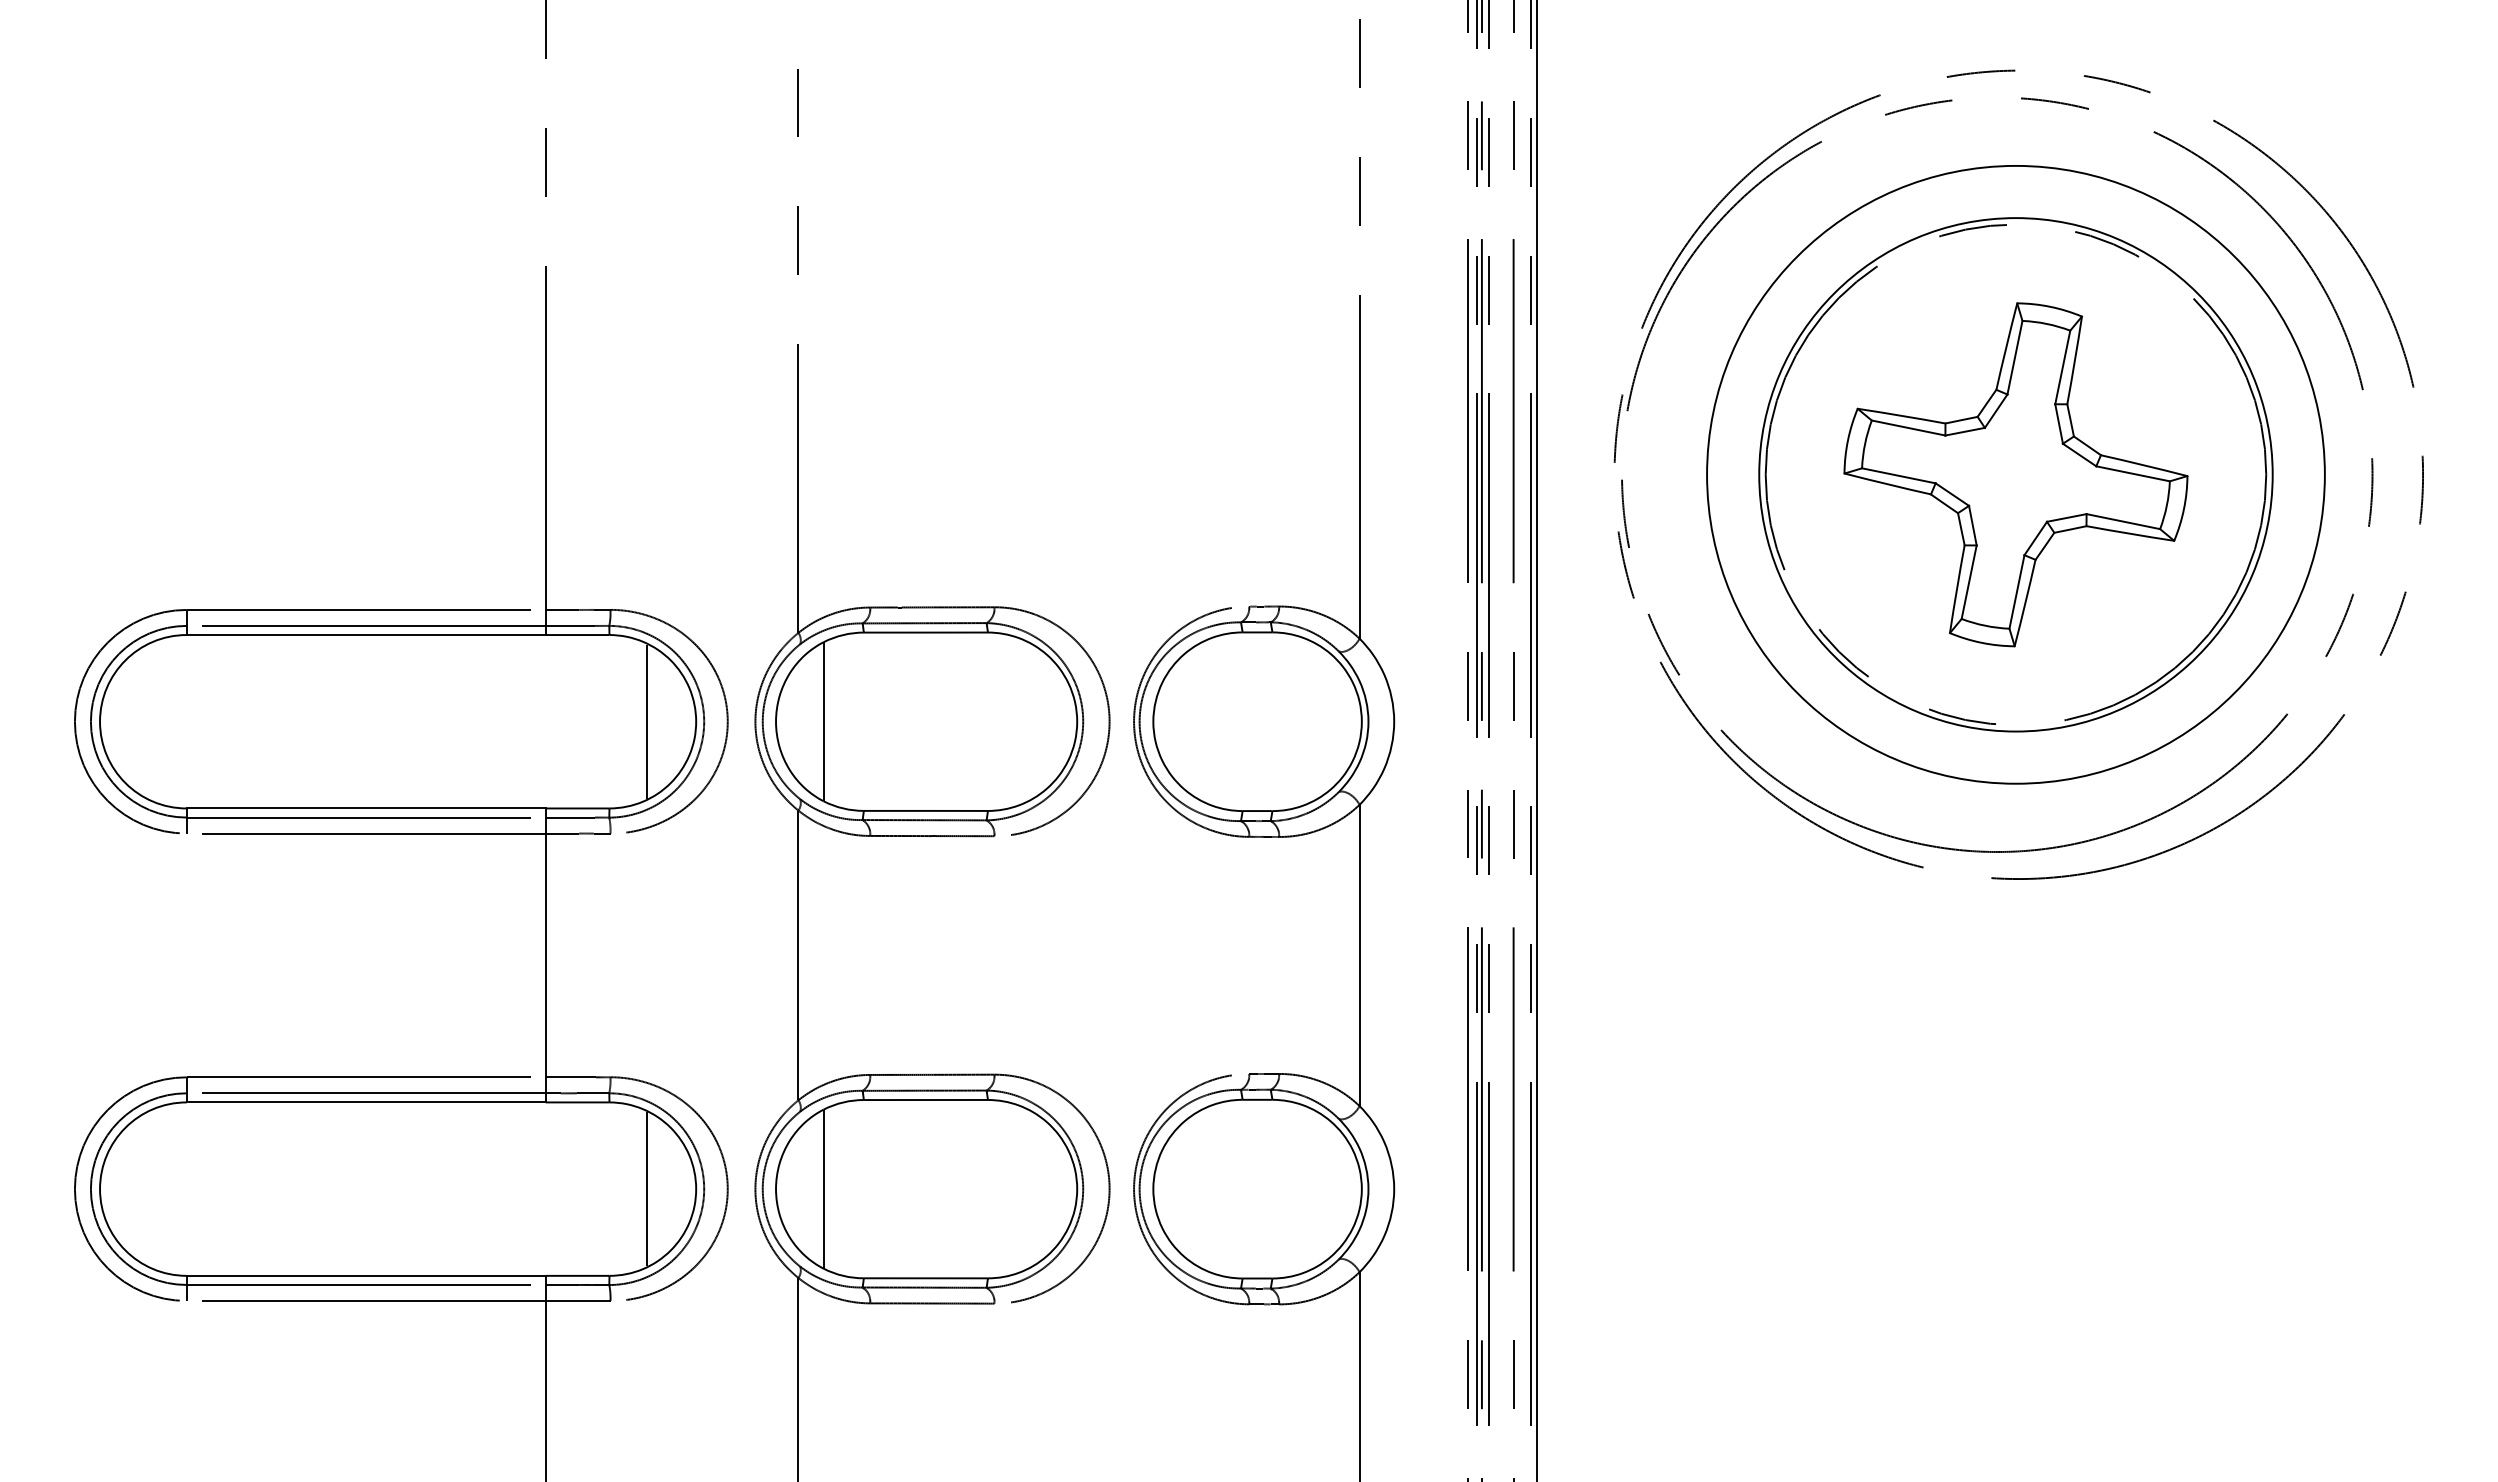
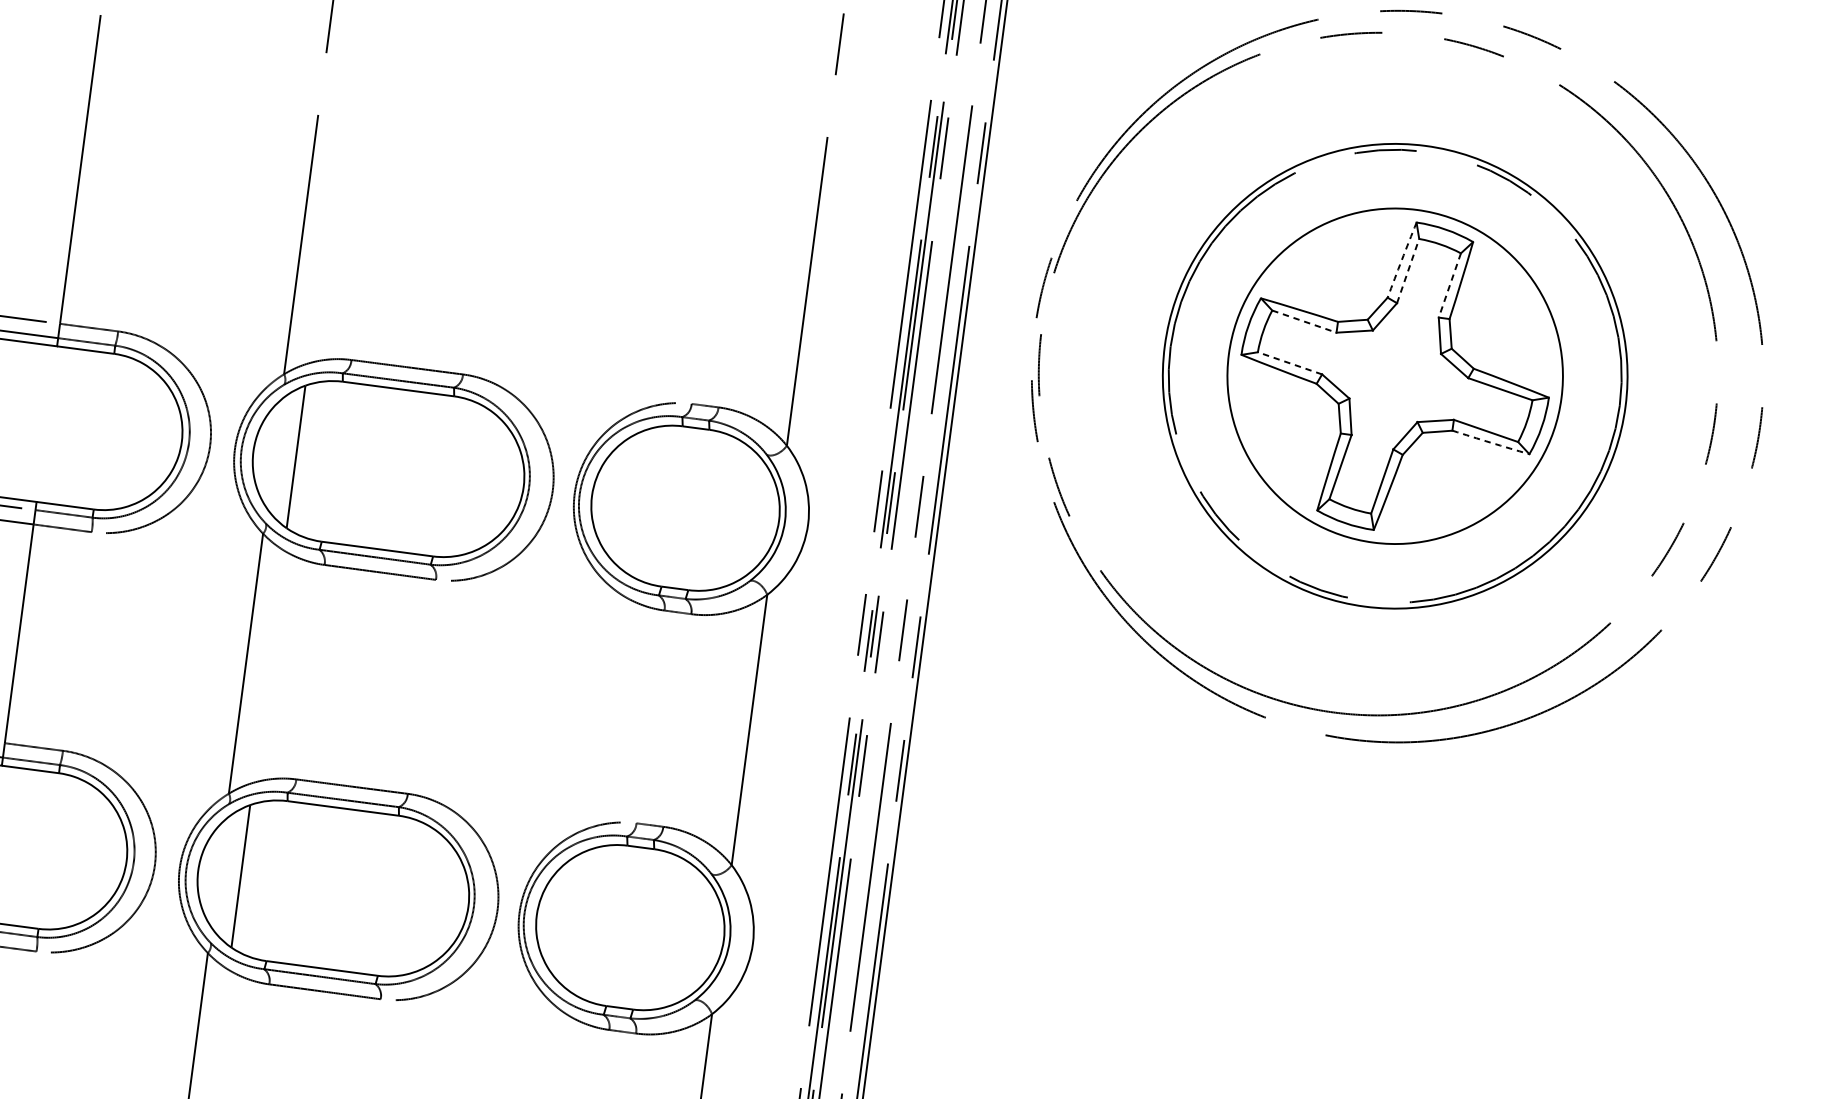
arc: (2006, 346) -> (1401, 260), solid -> dashed
line: (2014, 357) -> (1407, 270), solid -> dashed
line: (2062, 367) -> (1449, 285), solid -> dashed
line: (1908, 428) -> (1304, 322), solid -> dashed
circle: (2015, 474) -> (1394, 375), size x0.6
line: (1898, 475) -> (1289, 363), solid -> dashed
arc: (2130, 533) -> (1491, 442), solid -> dashed
line: (646, 721) -> (137, 435), removed
line: (646, 1189) -> (82, 855), removed

